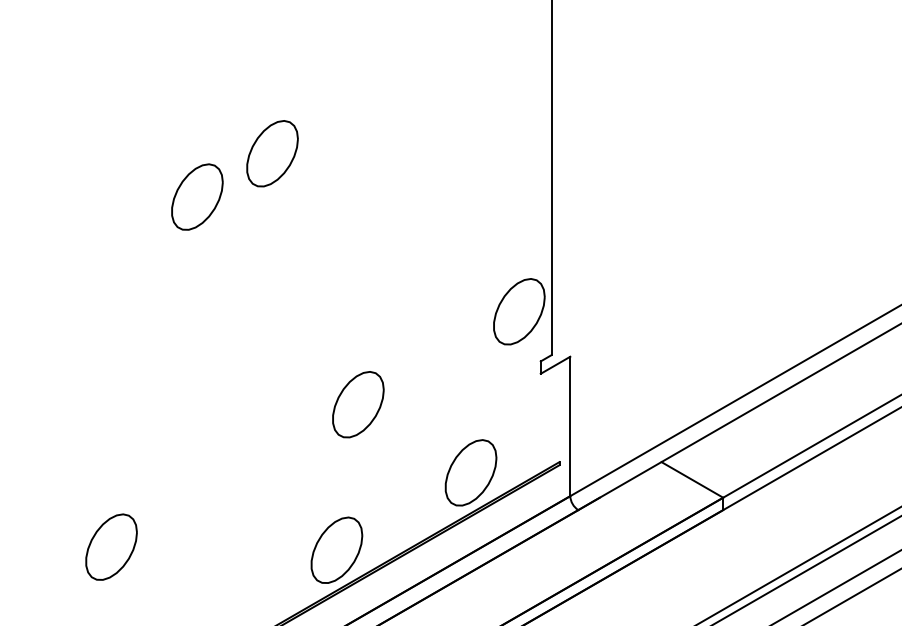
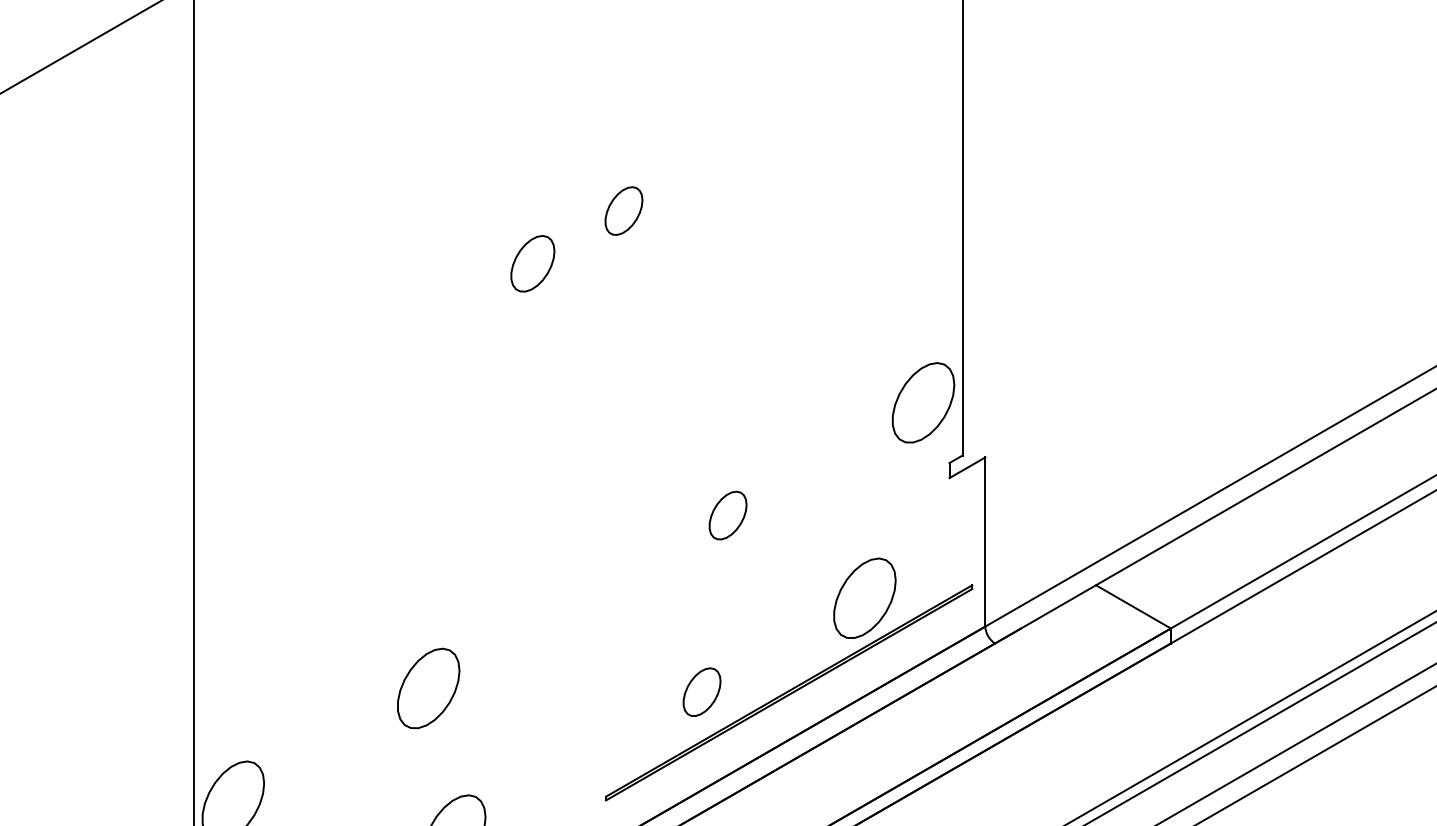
part: (272, 153) -> (623, 210), size x0.6
part: (197, 196) -> (532, 263), size x0.7
part: (357, 404) -> (727, 515), size x0.6
part: (336, 549) -> (701, 691), size x0.6

